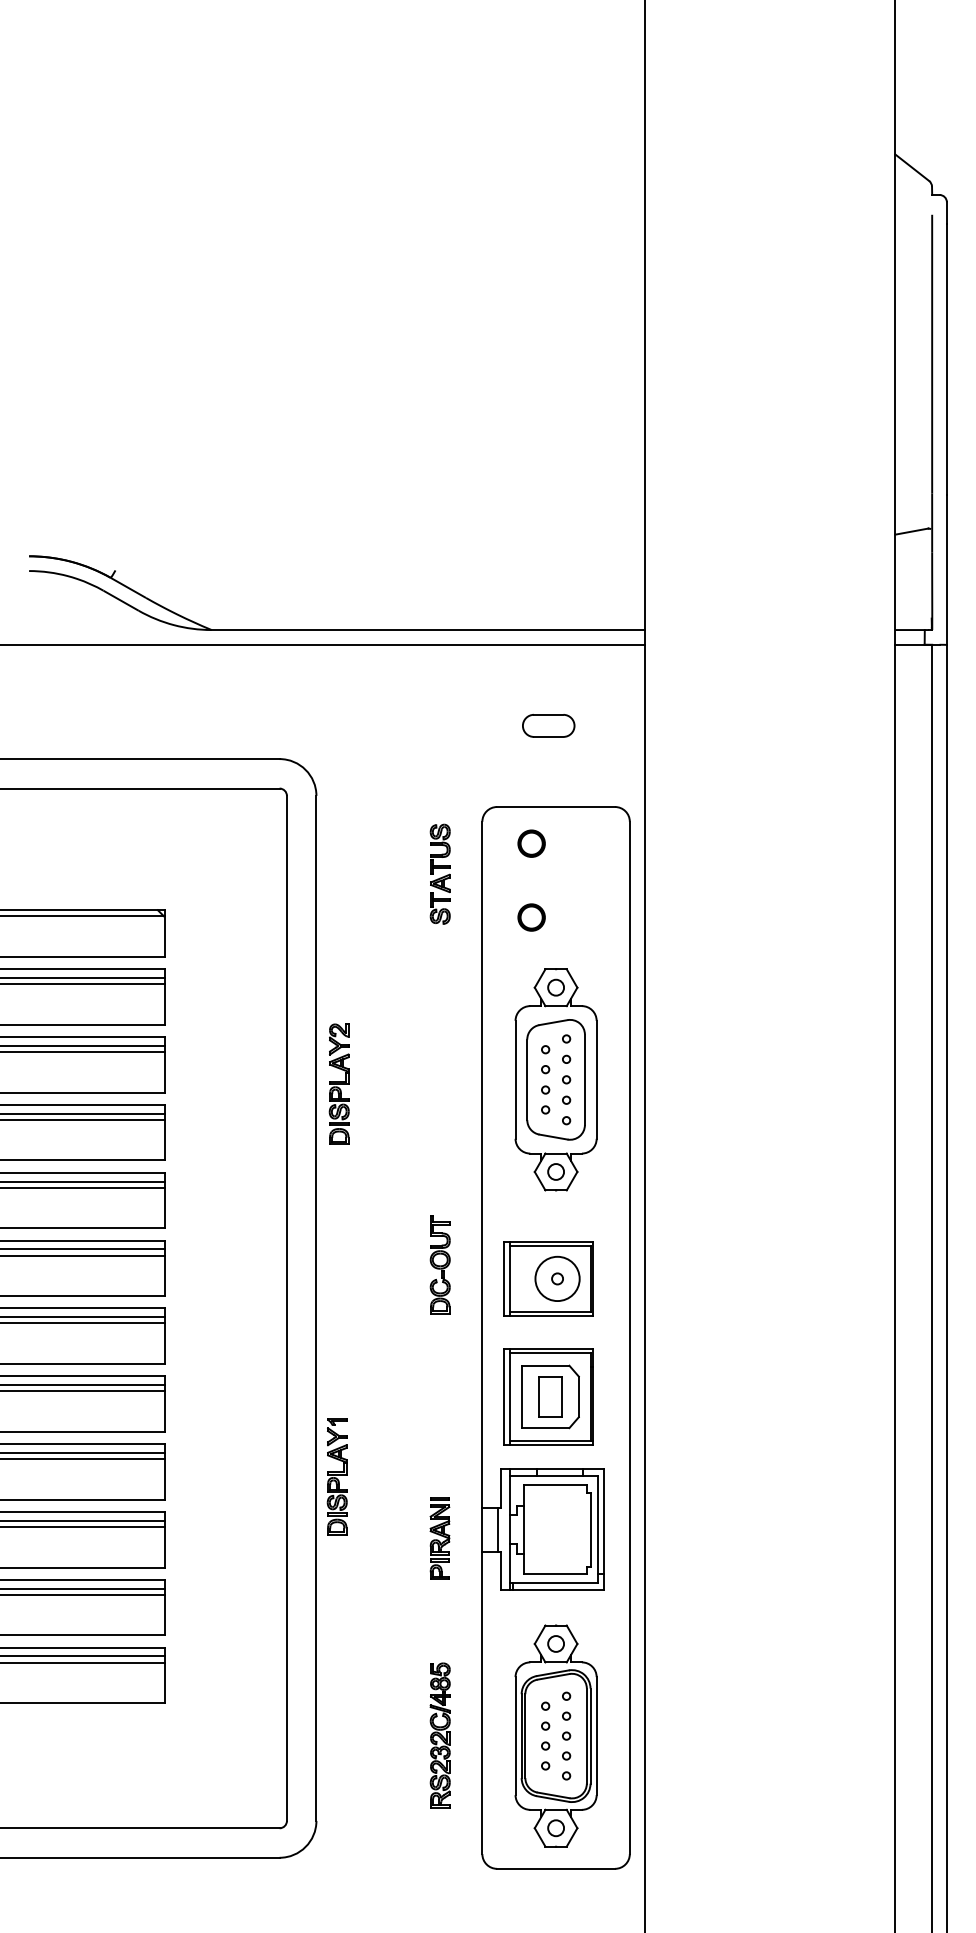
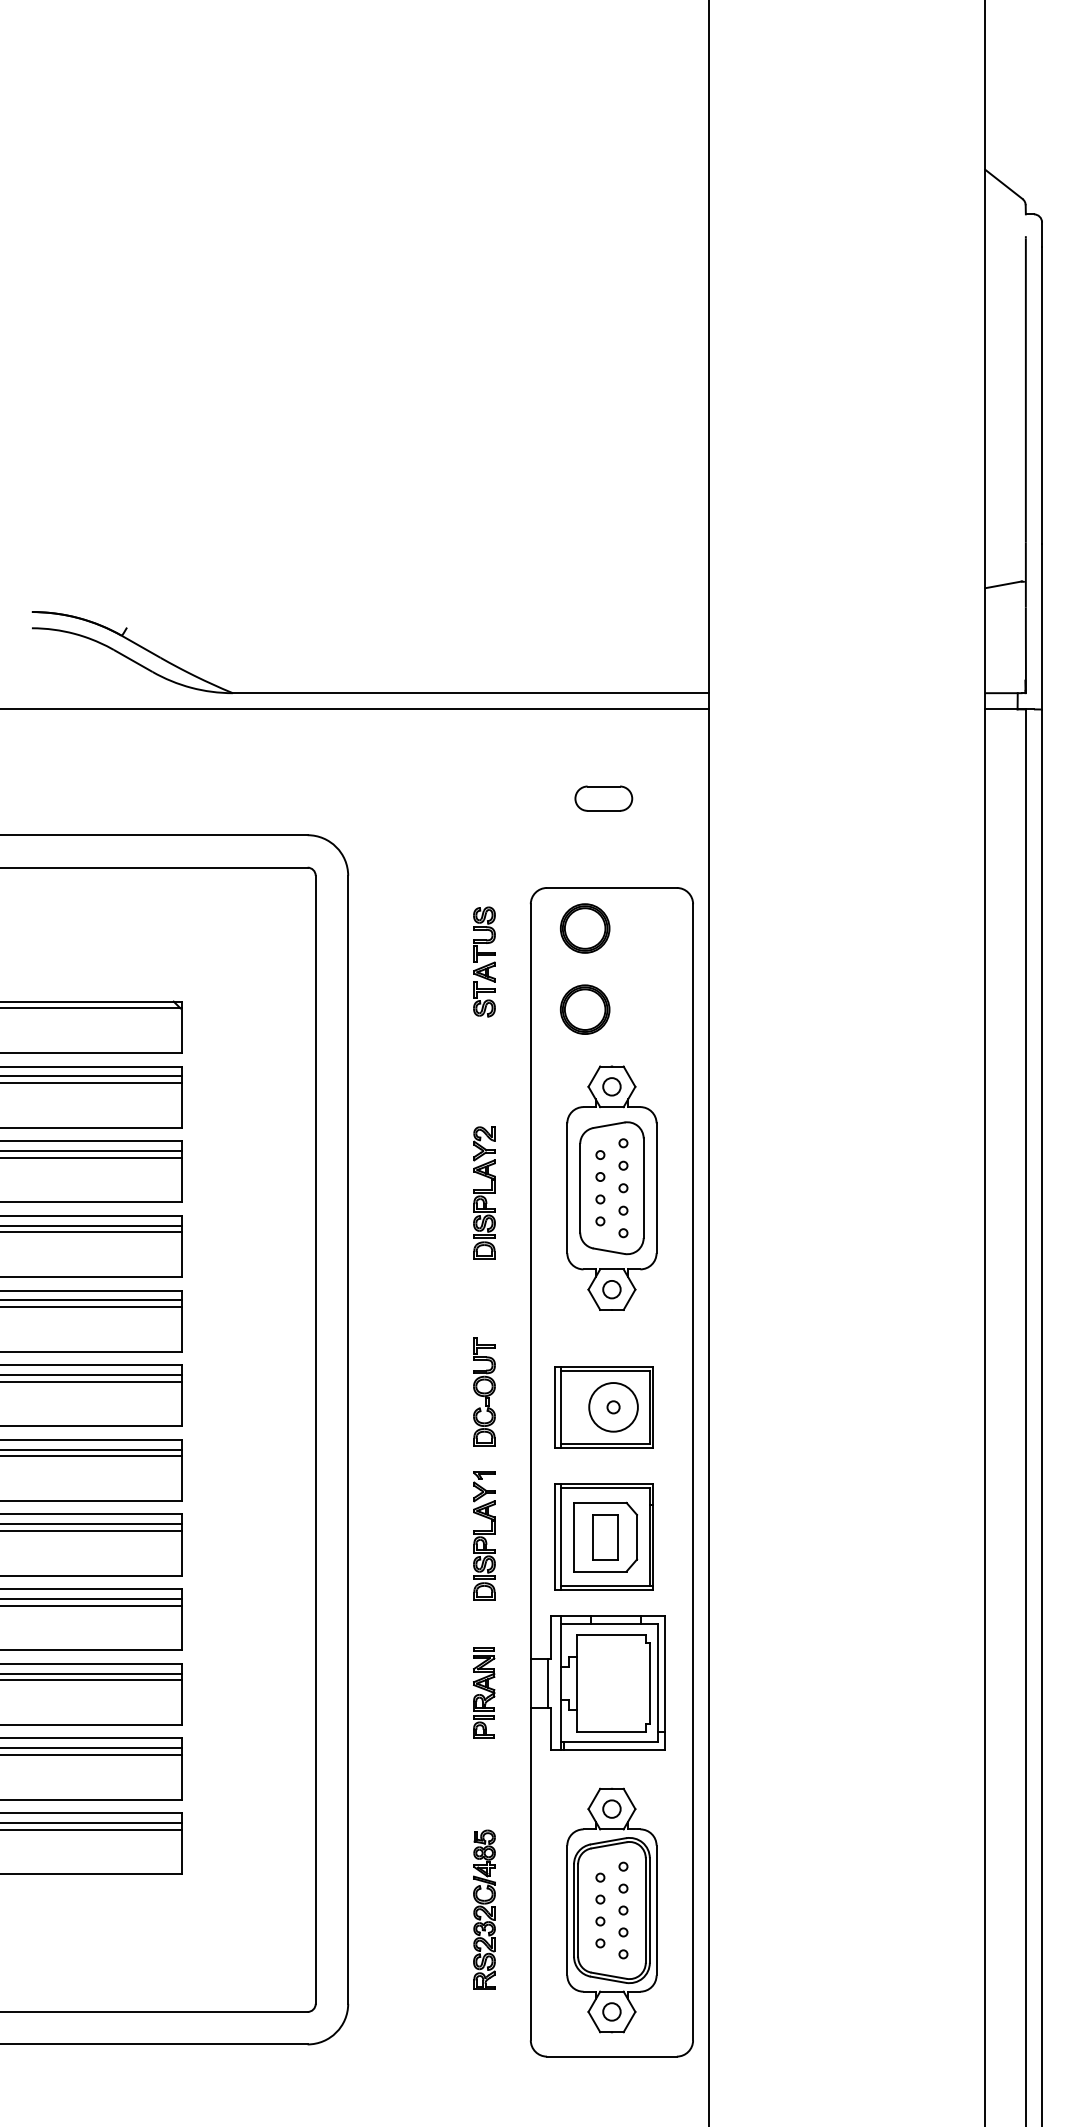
part: (531, 843) -> (584, 928), size x1.67
part: (531, 917) -> (584, 1009), size x1.67
part: (338, 1083) -> (483, 1192), moved
part: (336, 1476) -> (483, 1535), moved

